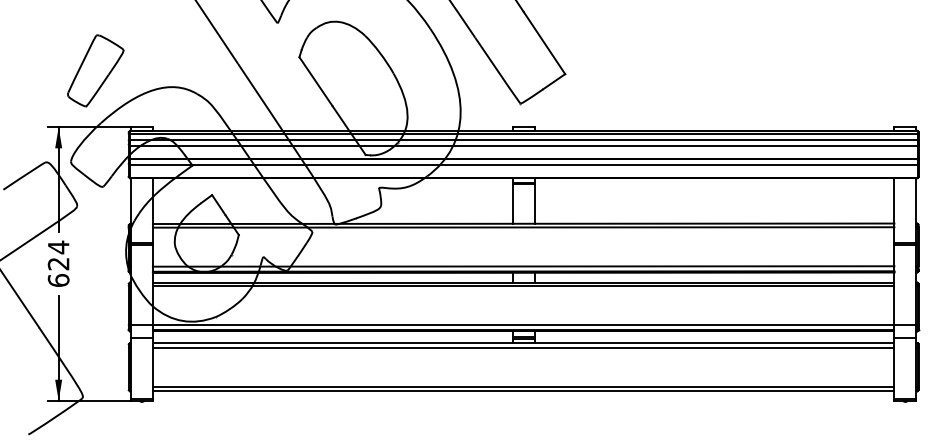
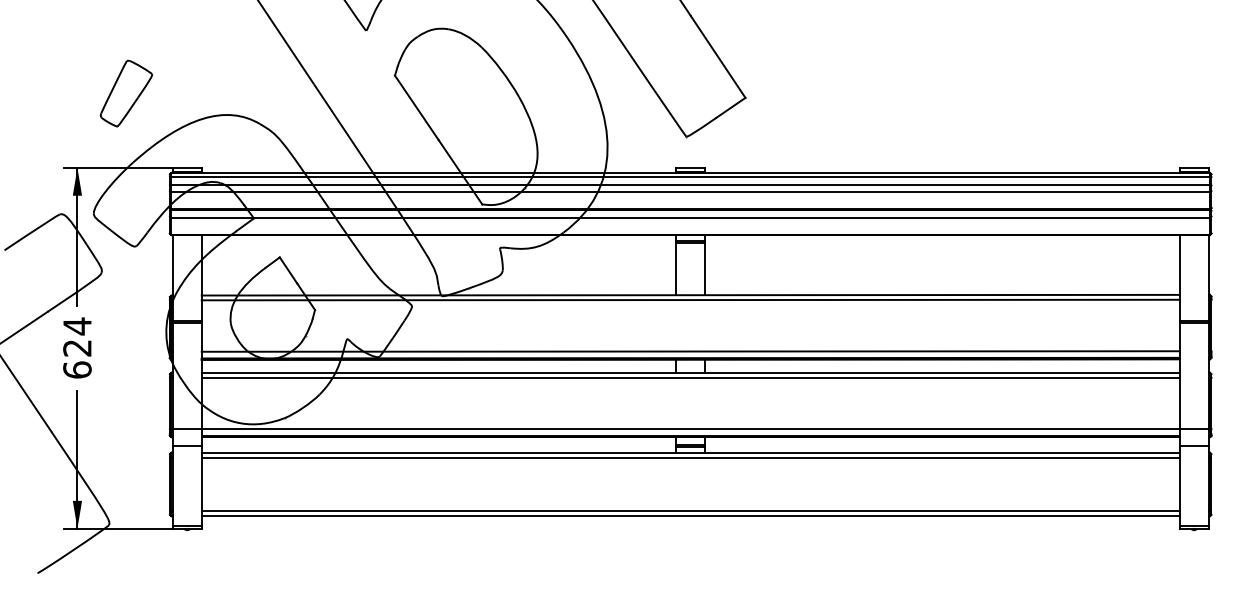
part: (95, 70) -> (125, 93), size x0.7

